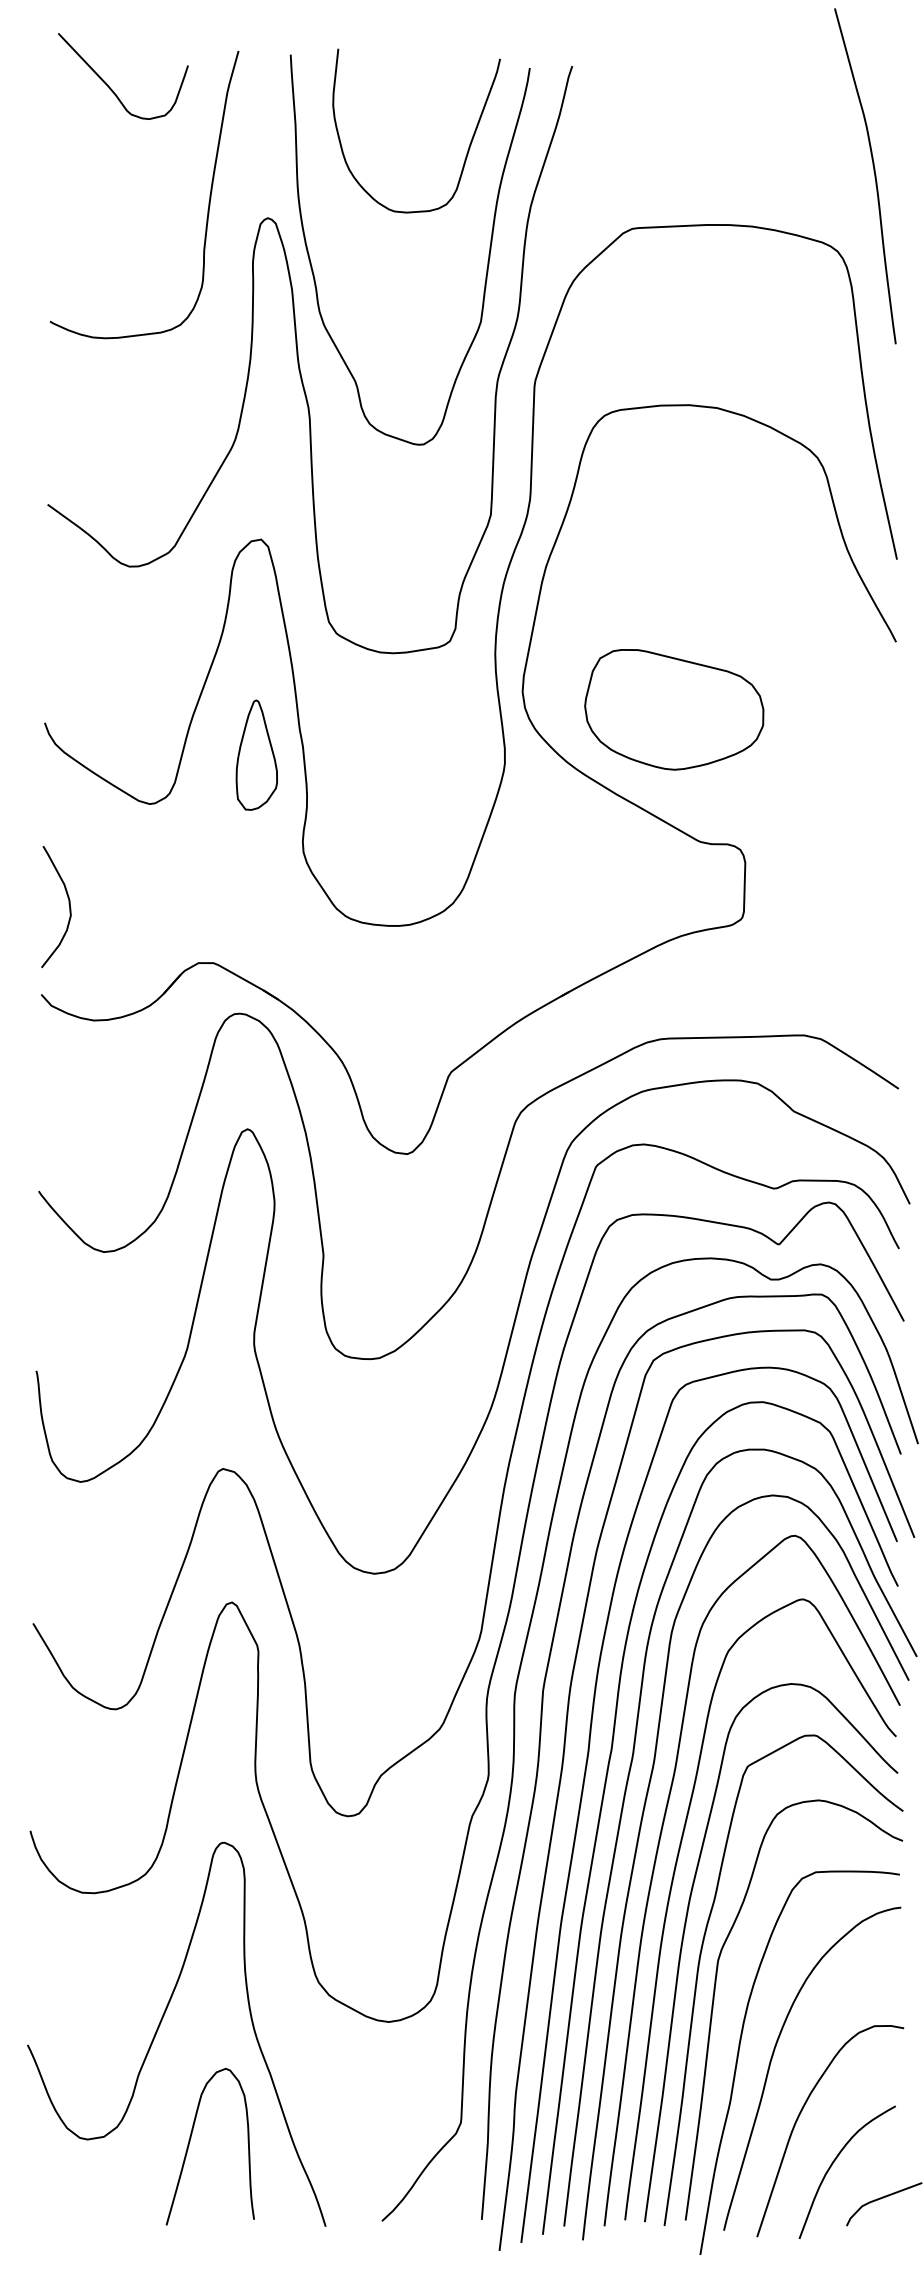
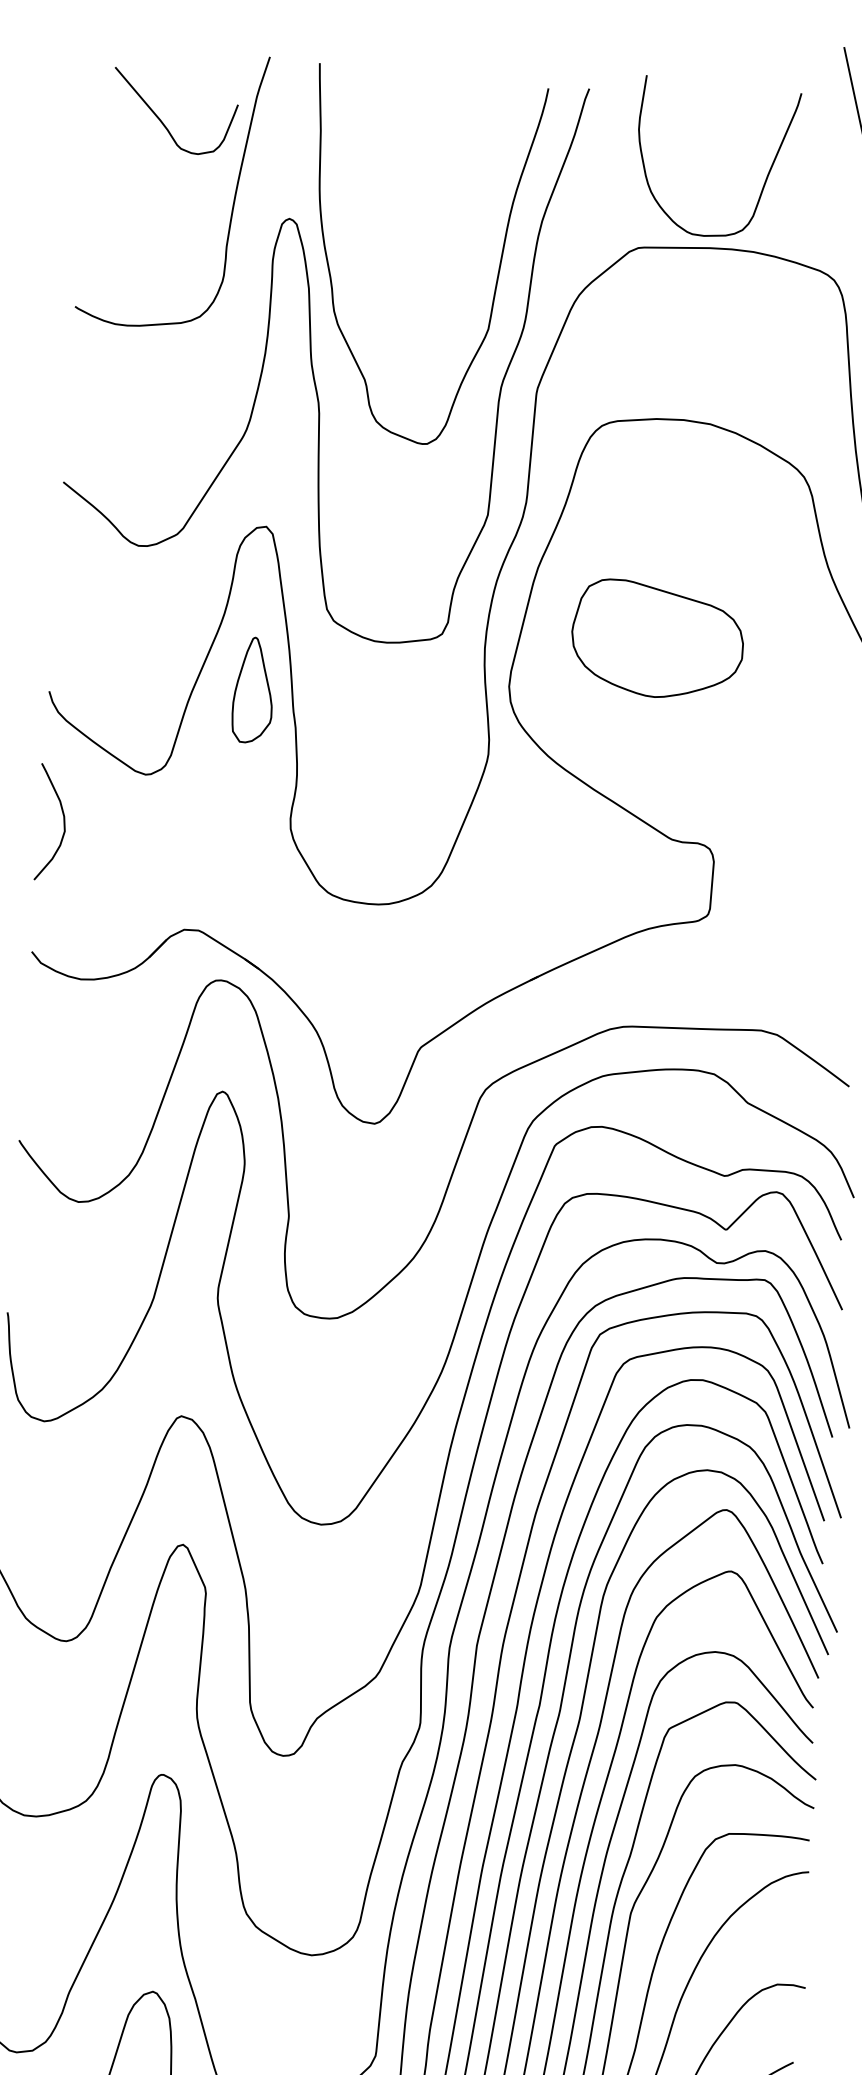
curve: (111, 88) -> (163, 122), moved
curve: (468, 146) -> (766, 175), moved
part: (674, 709) -> (657, 639), moved
part: (256, 754) -> (252, 689), moved
curve: (68, 903) -> (63, 819), moved

